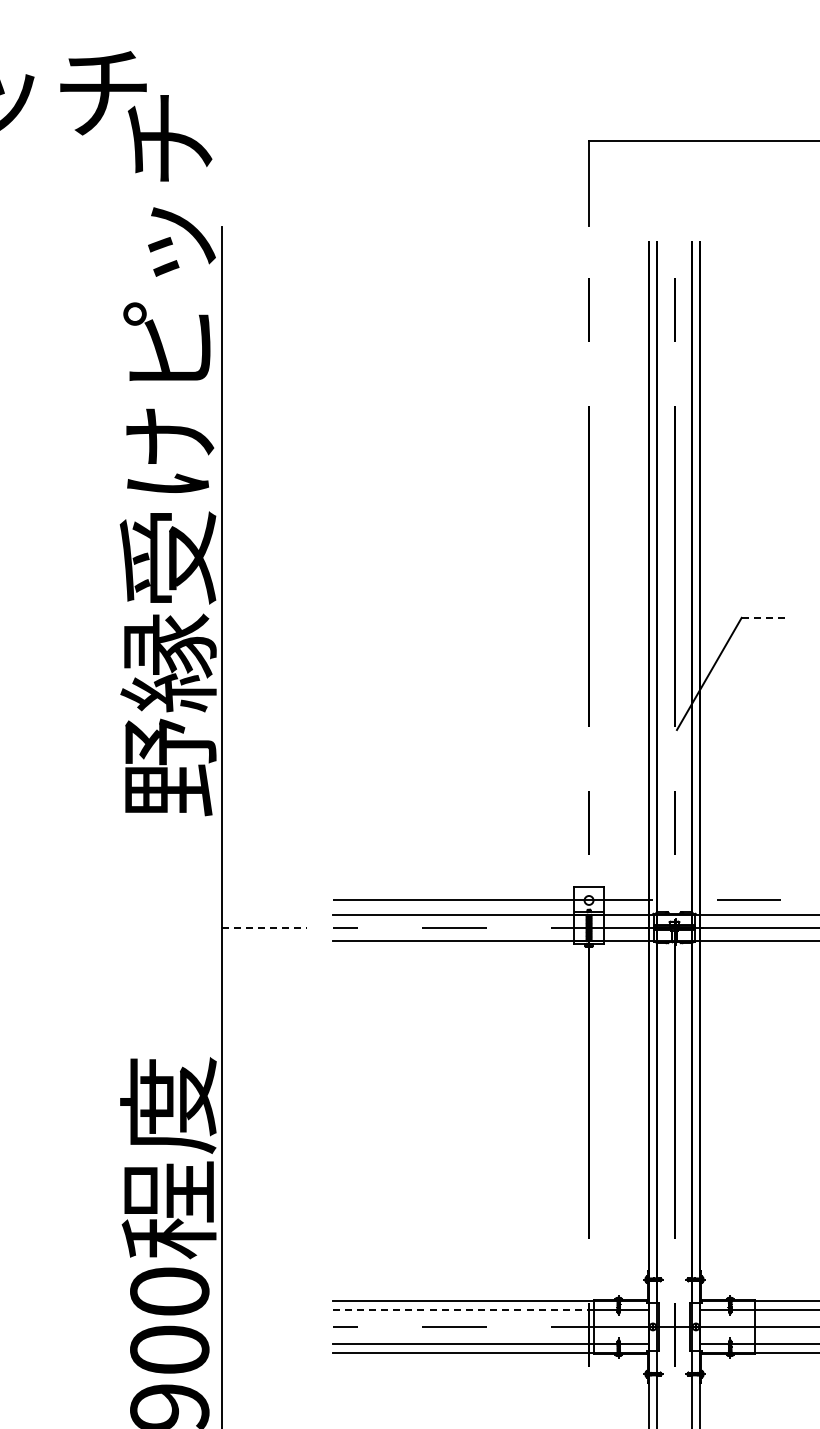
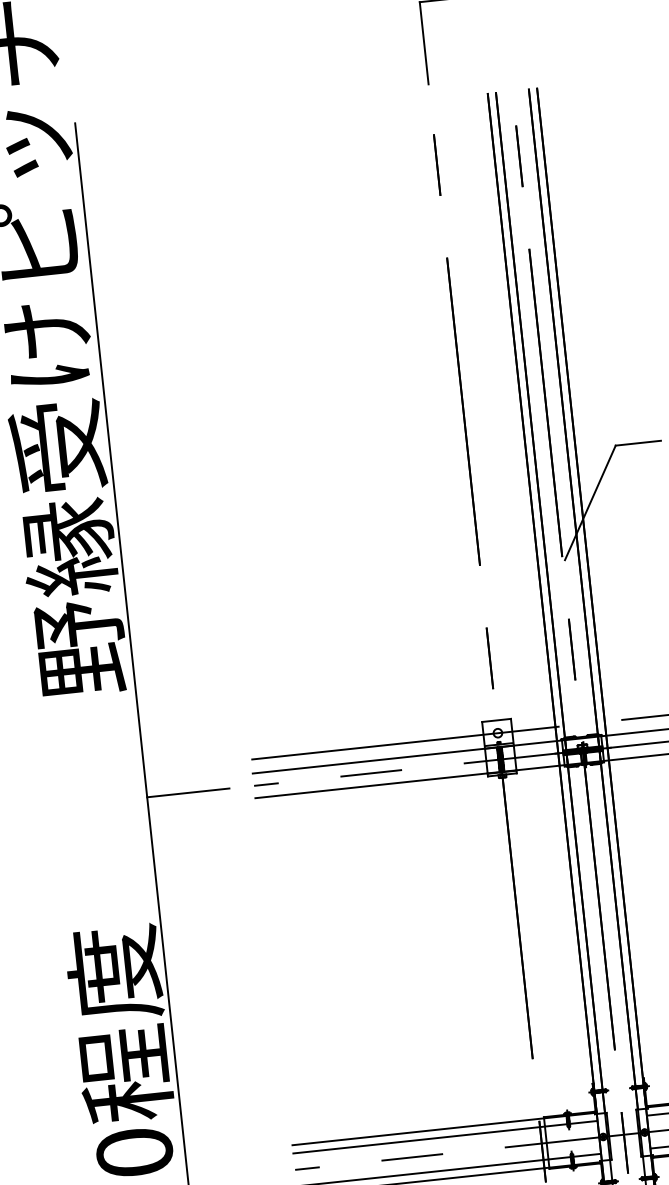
line: (765, 617) -> (638, 442), dashed -> solid
line: (264, 927) -> (188, 792), dashed -> solid
line: (463, 1309) -> (419, 1139), dashed -> solid

